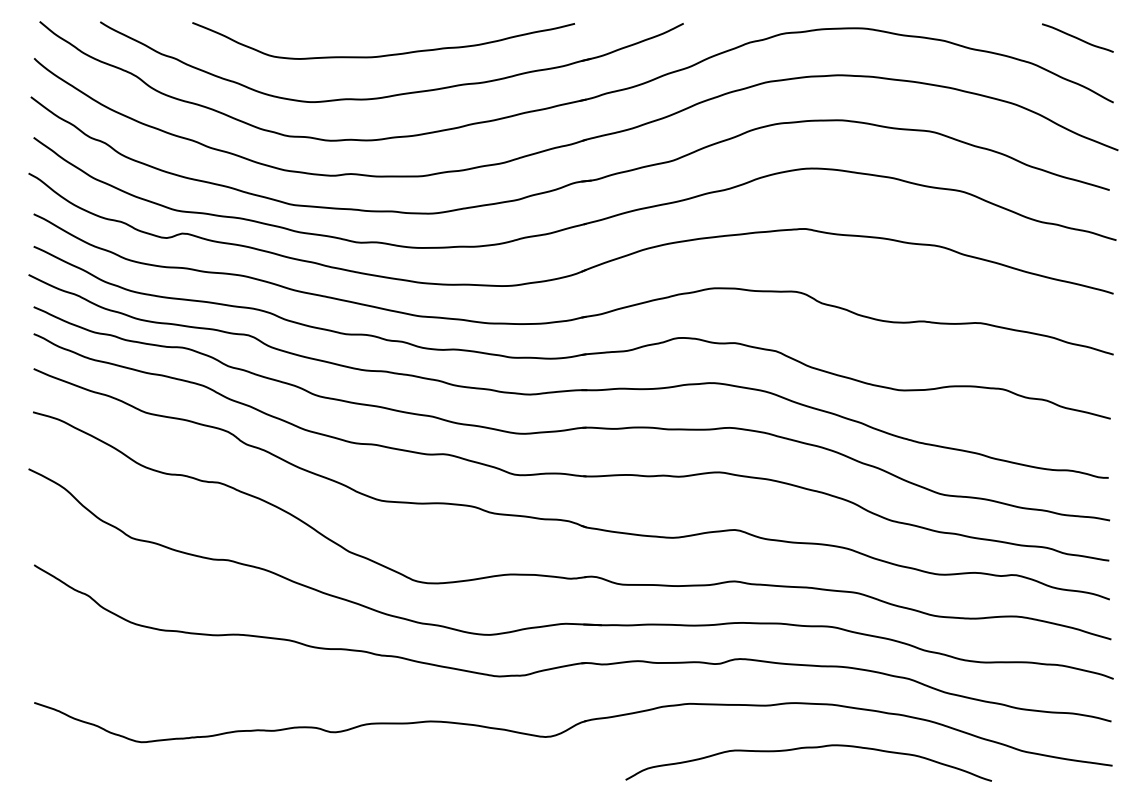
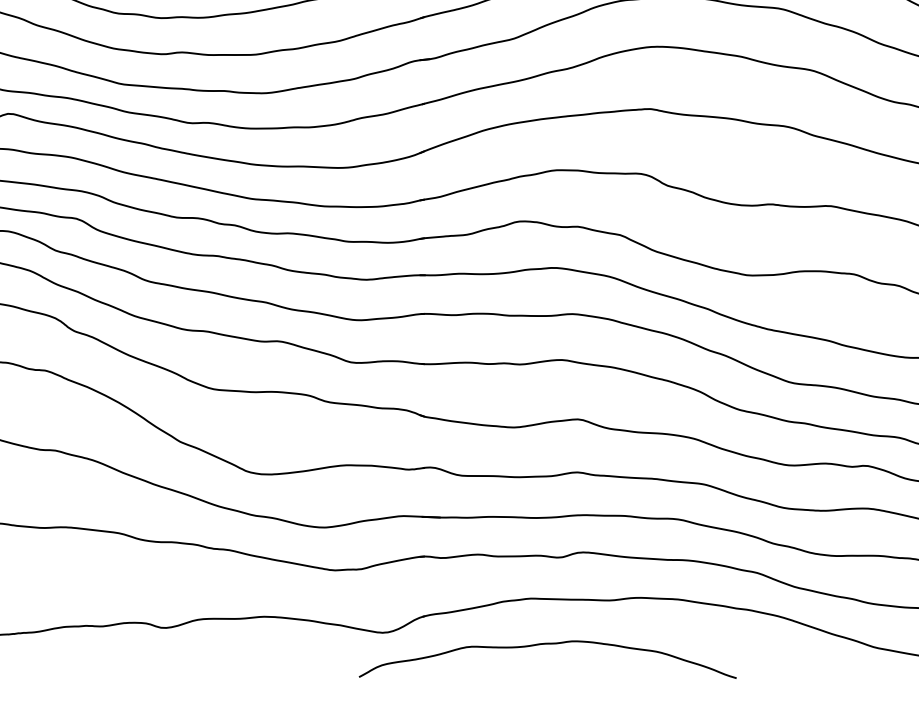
curve: (808, 748) -> (547, 644), moved

